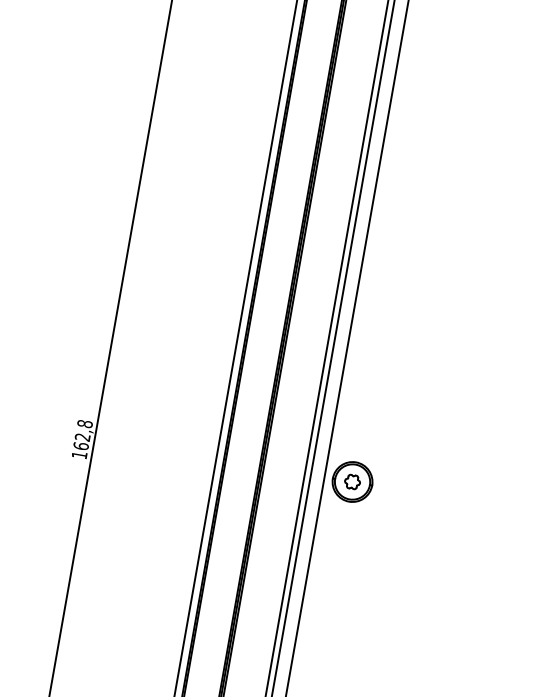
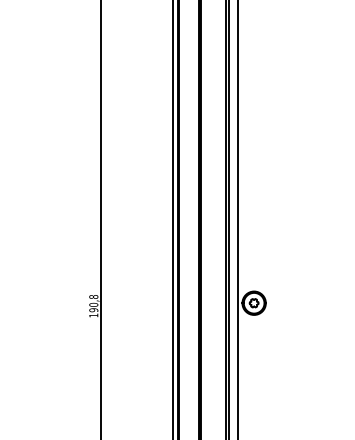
text: (81, 441) -> (93, 307), 162,8 -> 190,8

